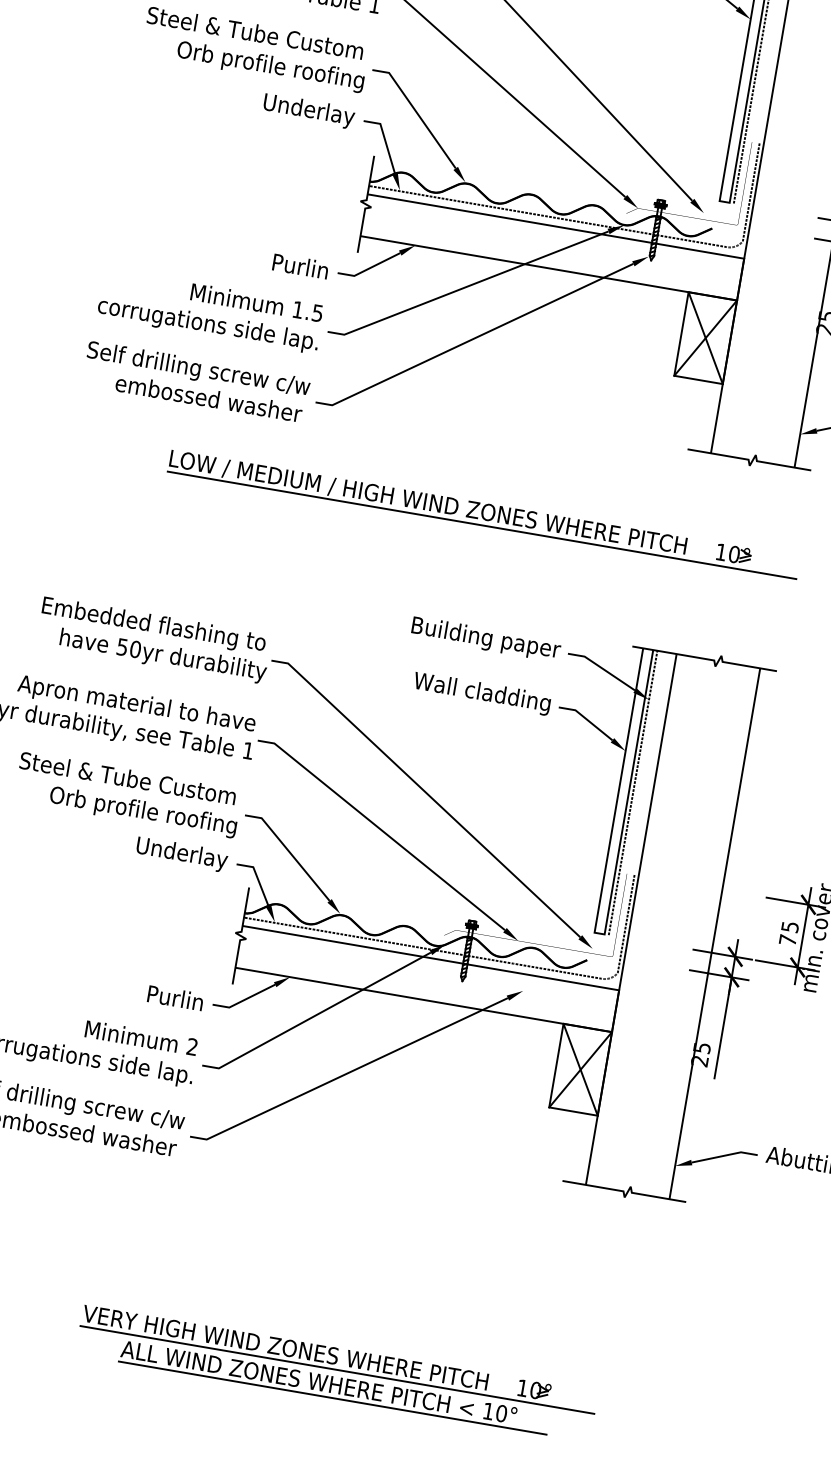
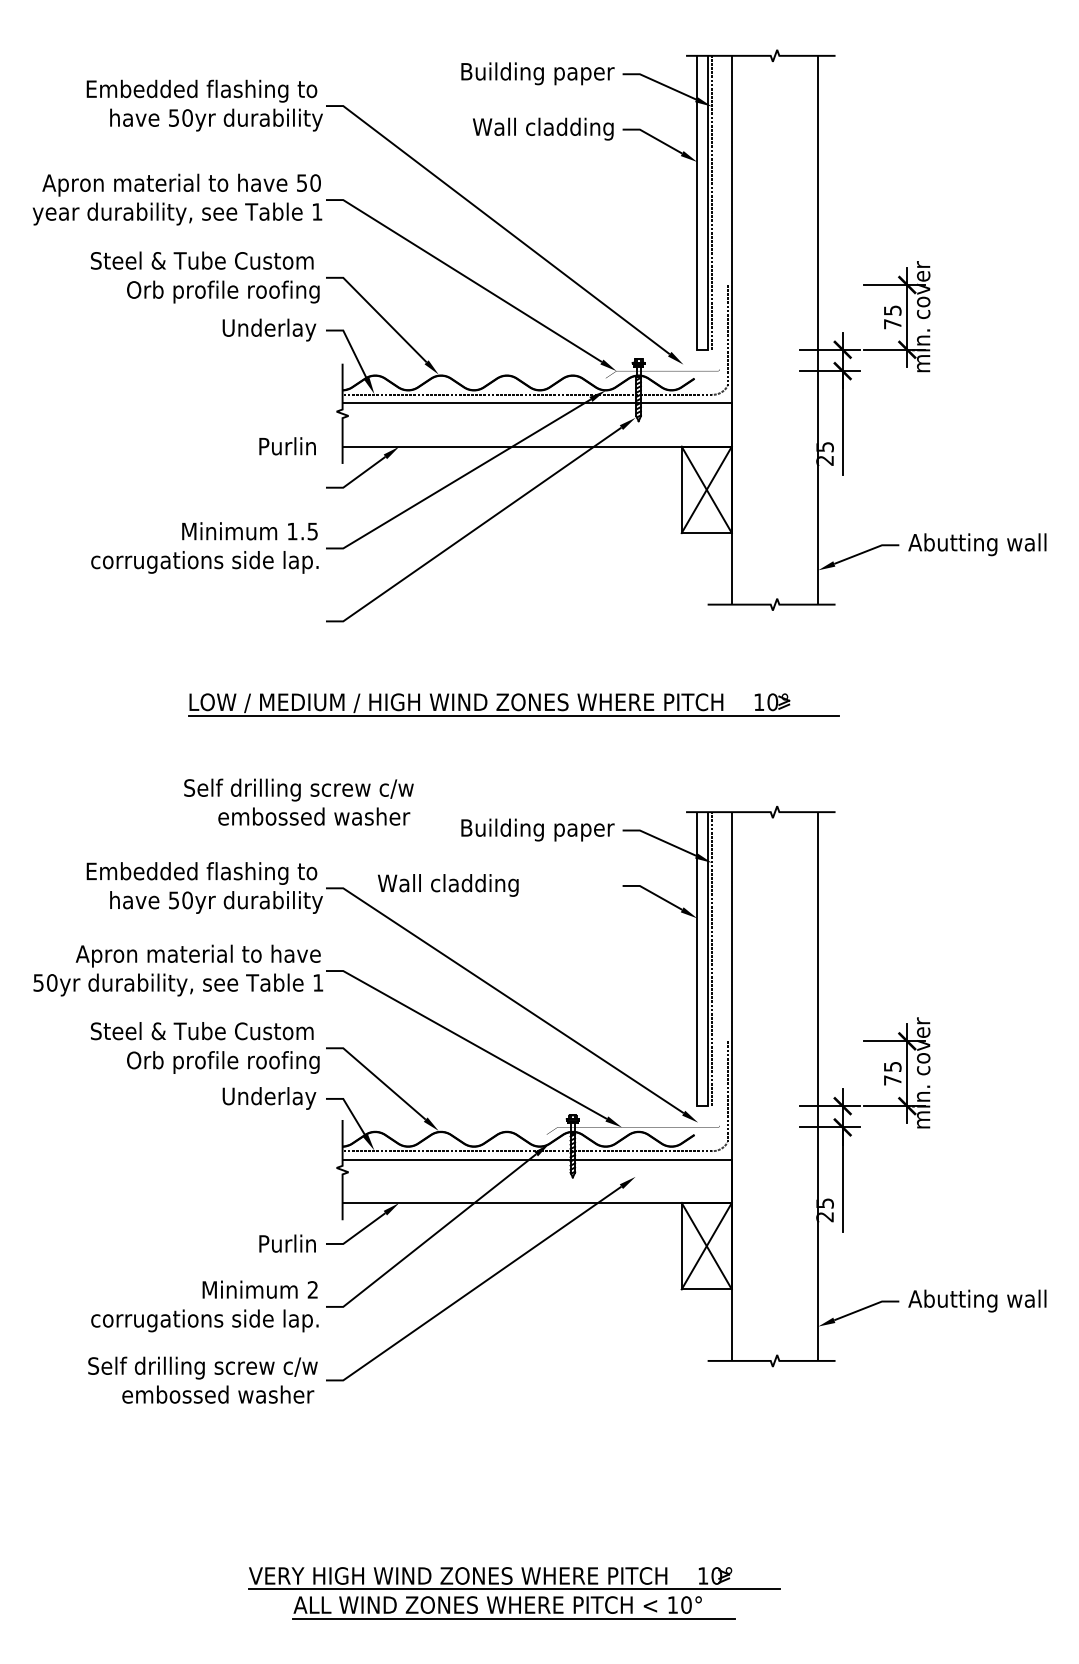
text: (300, 266) -> (287, 446), moved
text: (196, 381) -> (298, 801), moved
text: (482, 693) -> (448, 885), moved

